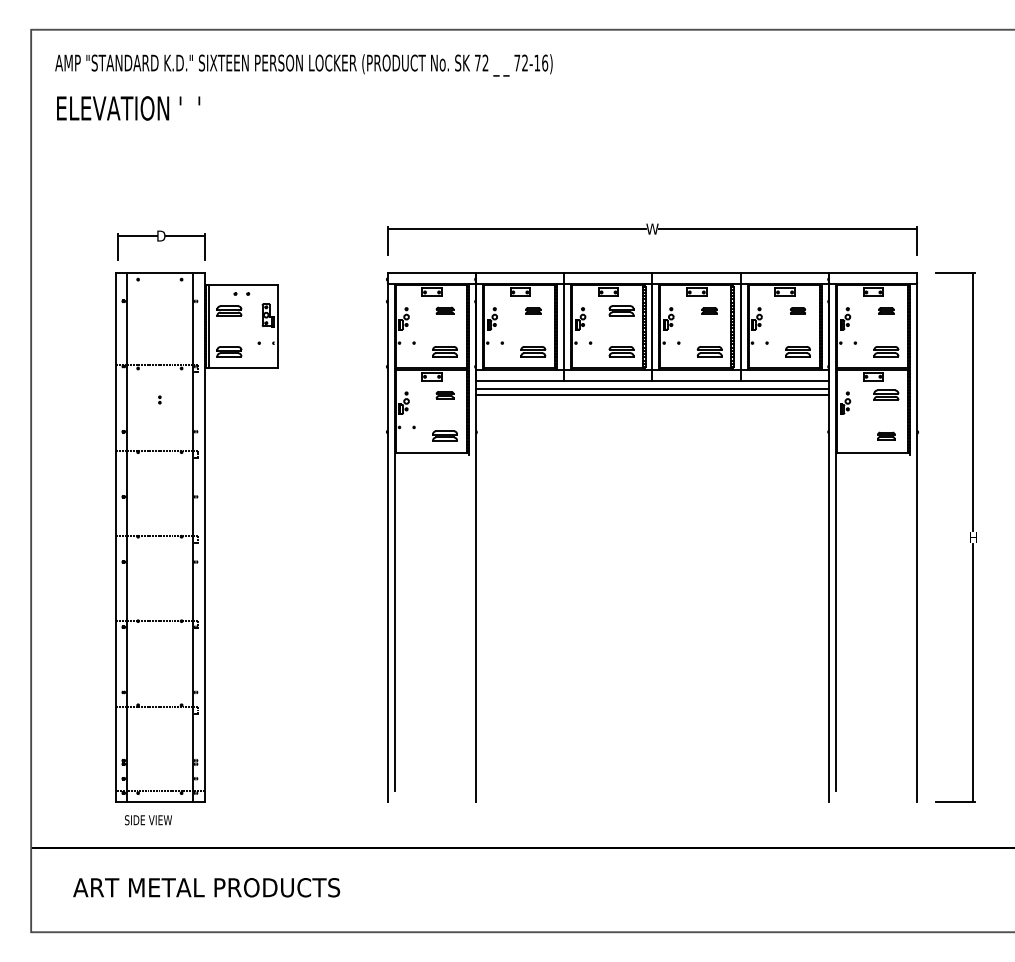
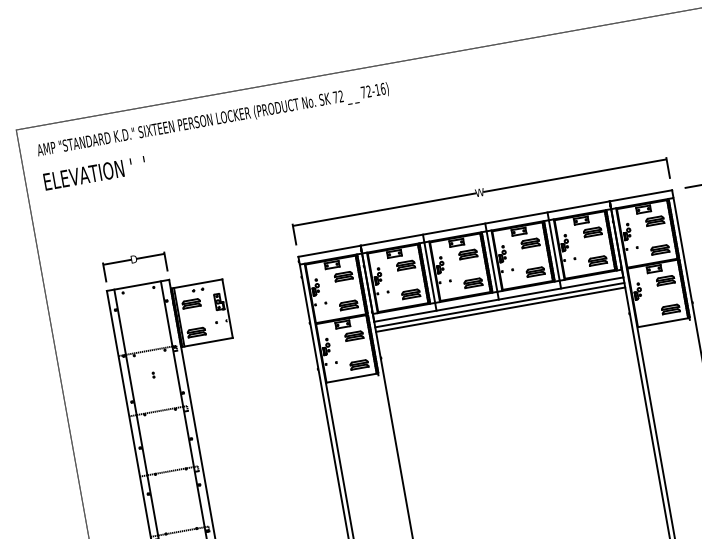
part: (444, 310) -> (343, 276), size x1.43
part: (533, 310) -> (406, 265), size x1.67
part: (709, 310) -> (530, 242), size x1.67
part: (797, 310) -> (592, 231), size x1.67
part: (886, 310) -> (655, 220), size x1.67
part: (444, 394) -> (353, 335), size x1.43
part: (886, 435) -> (670, 308), size x1.43

